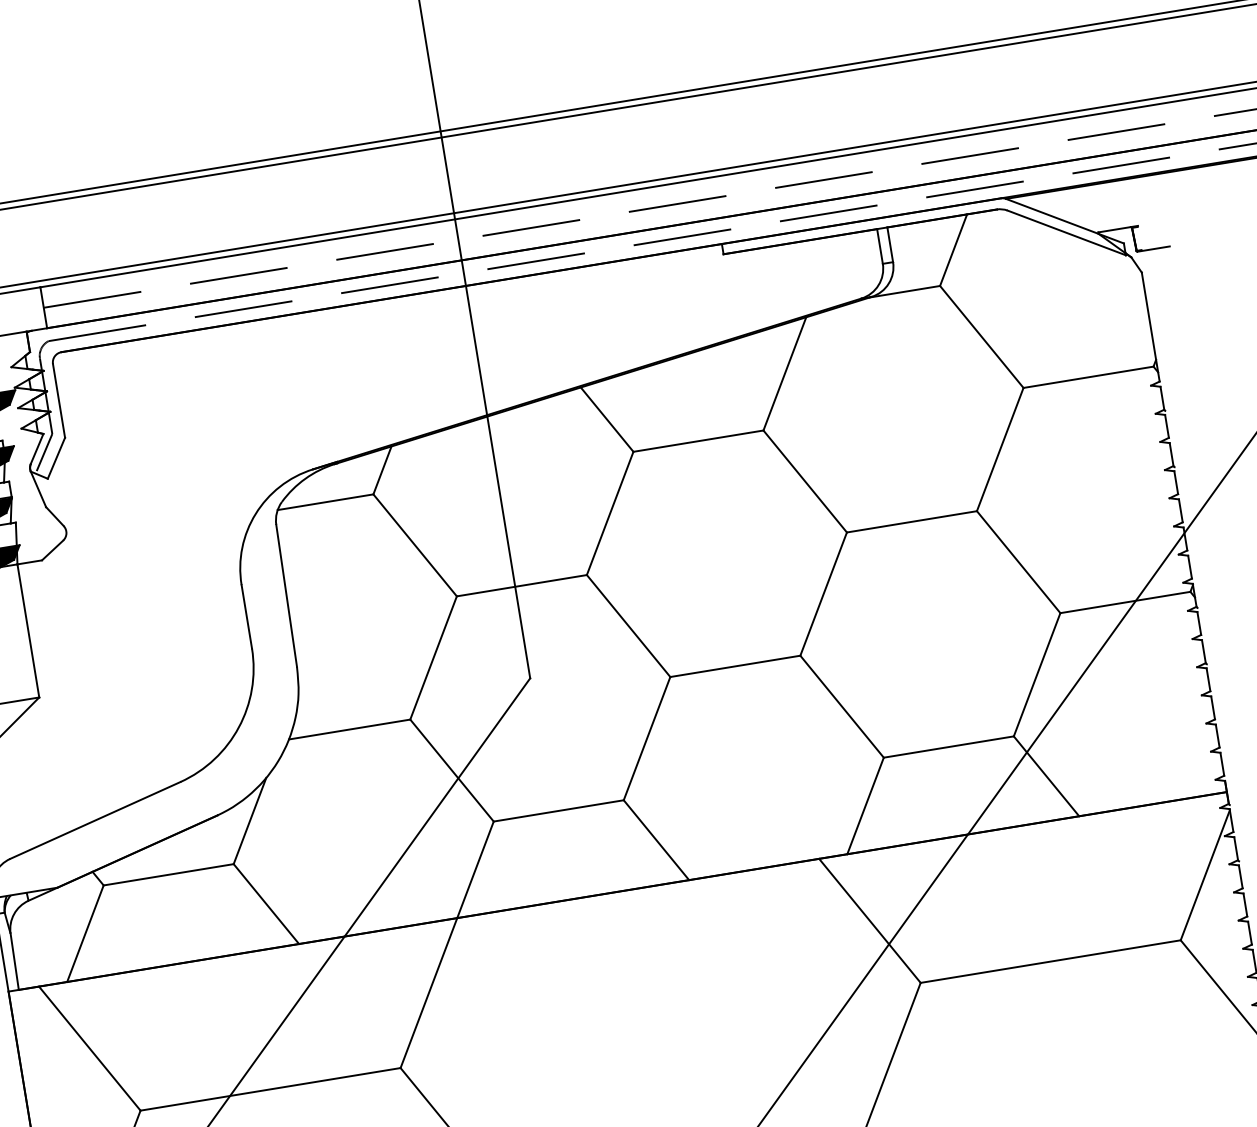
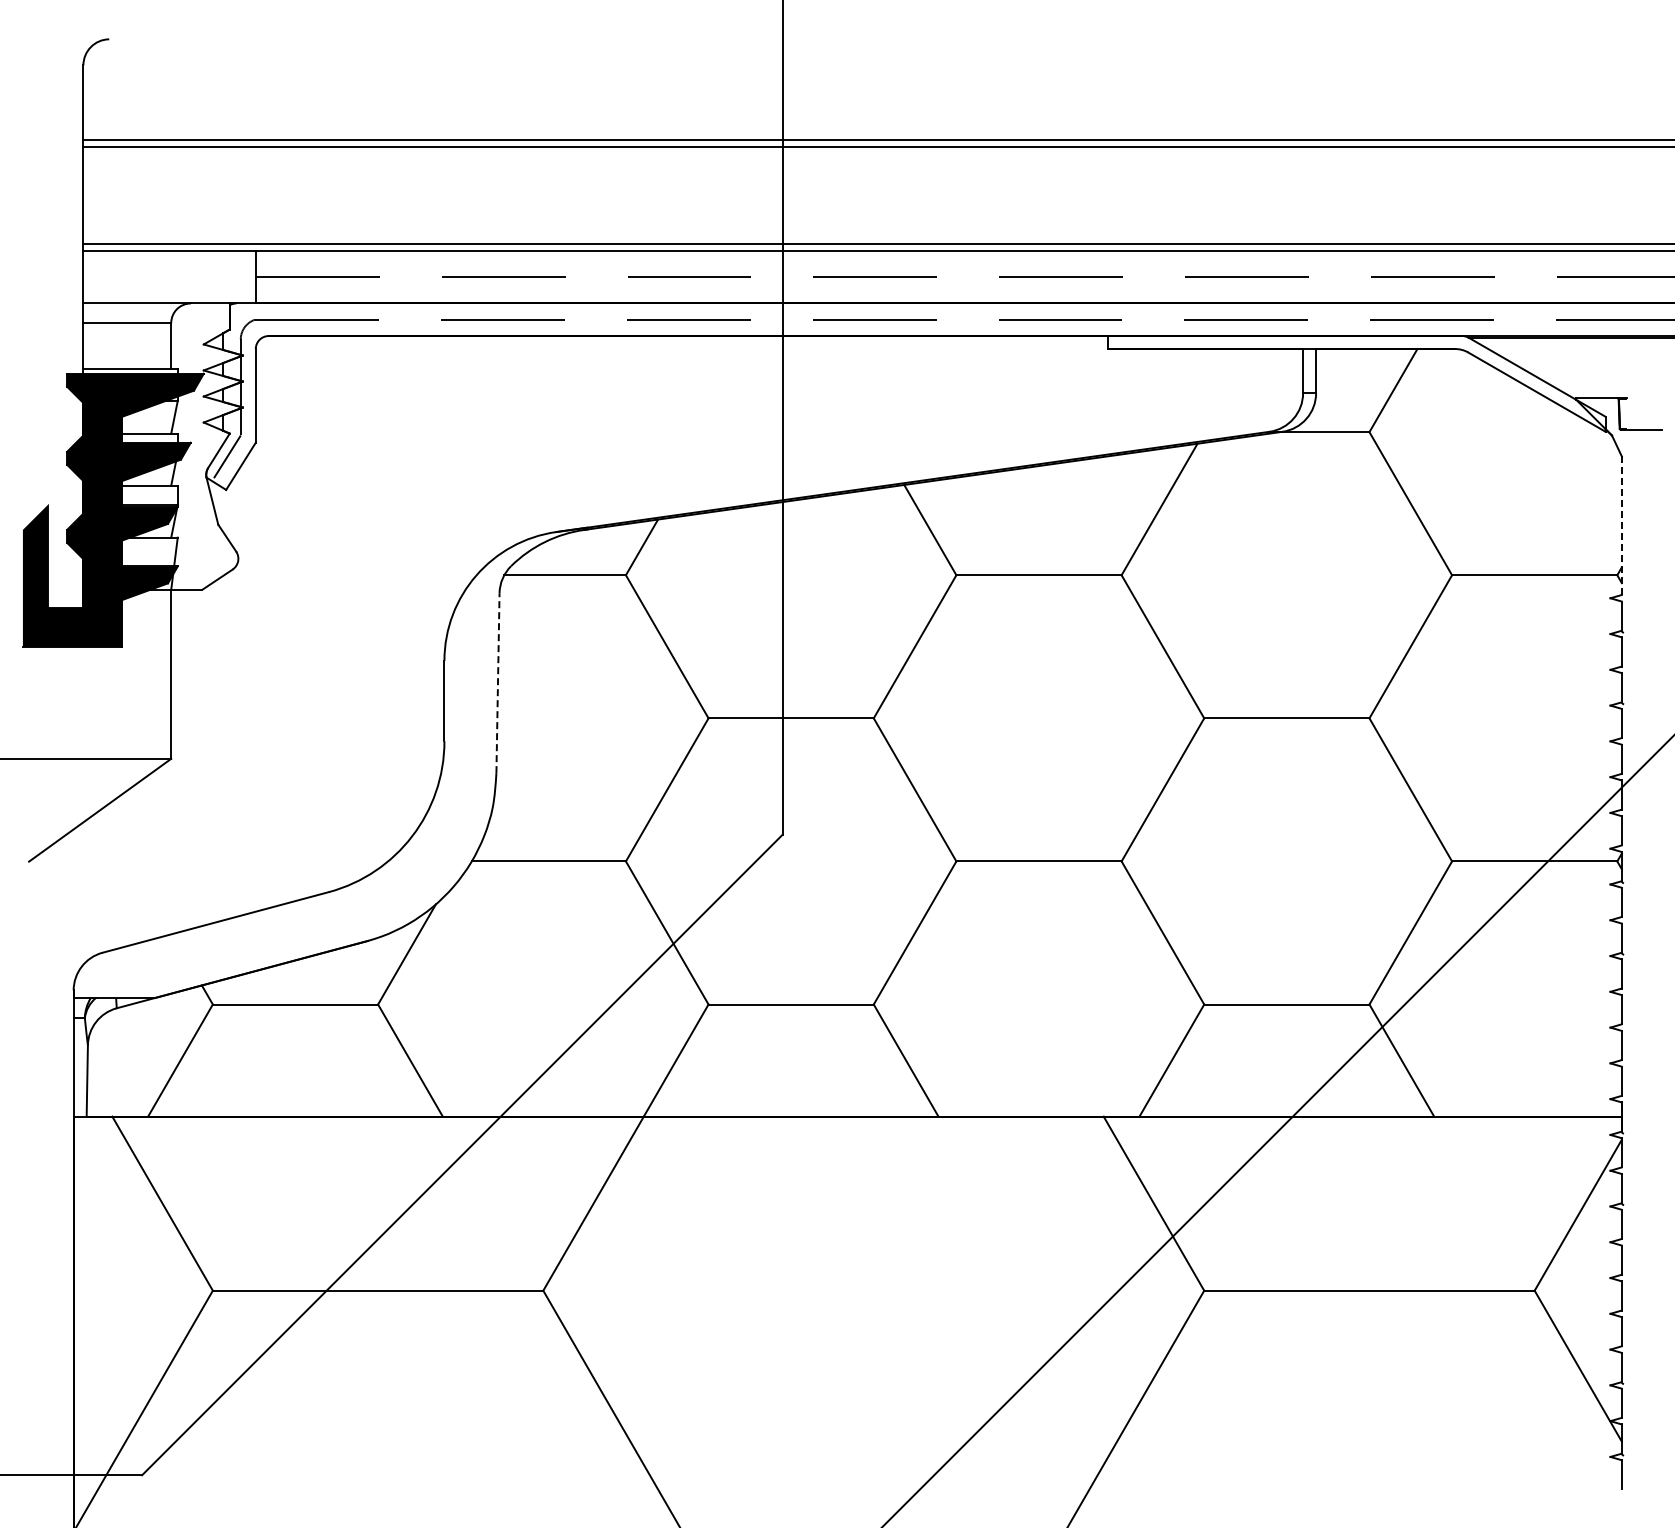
line: (1150, 327) -> (1621, 526), solid -> dashed
line: (286, 596) -> (497, 683), solid -> dashed

